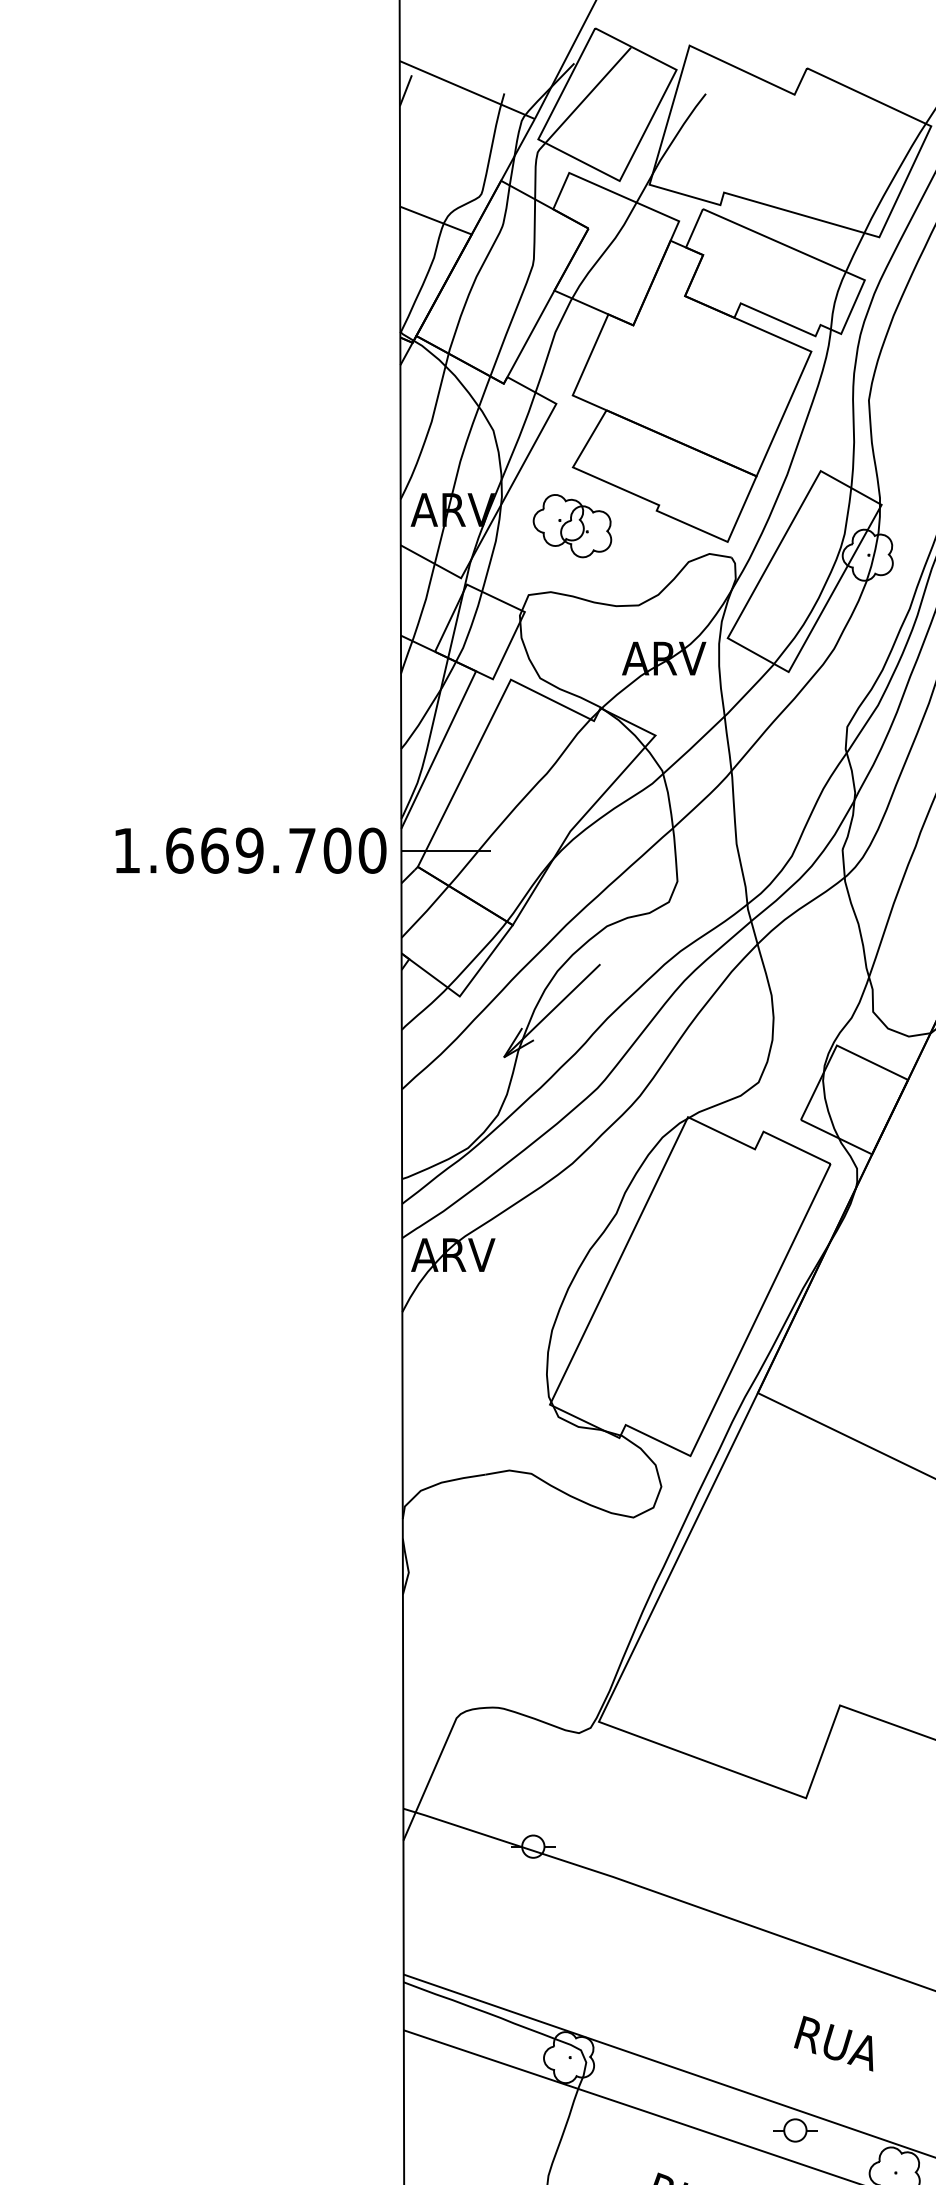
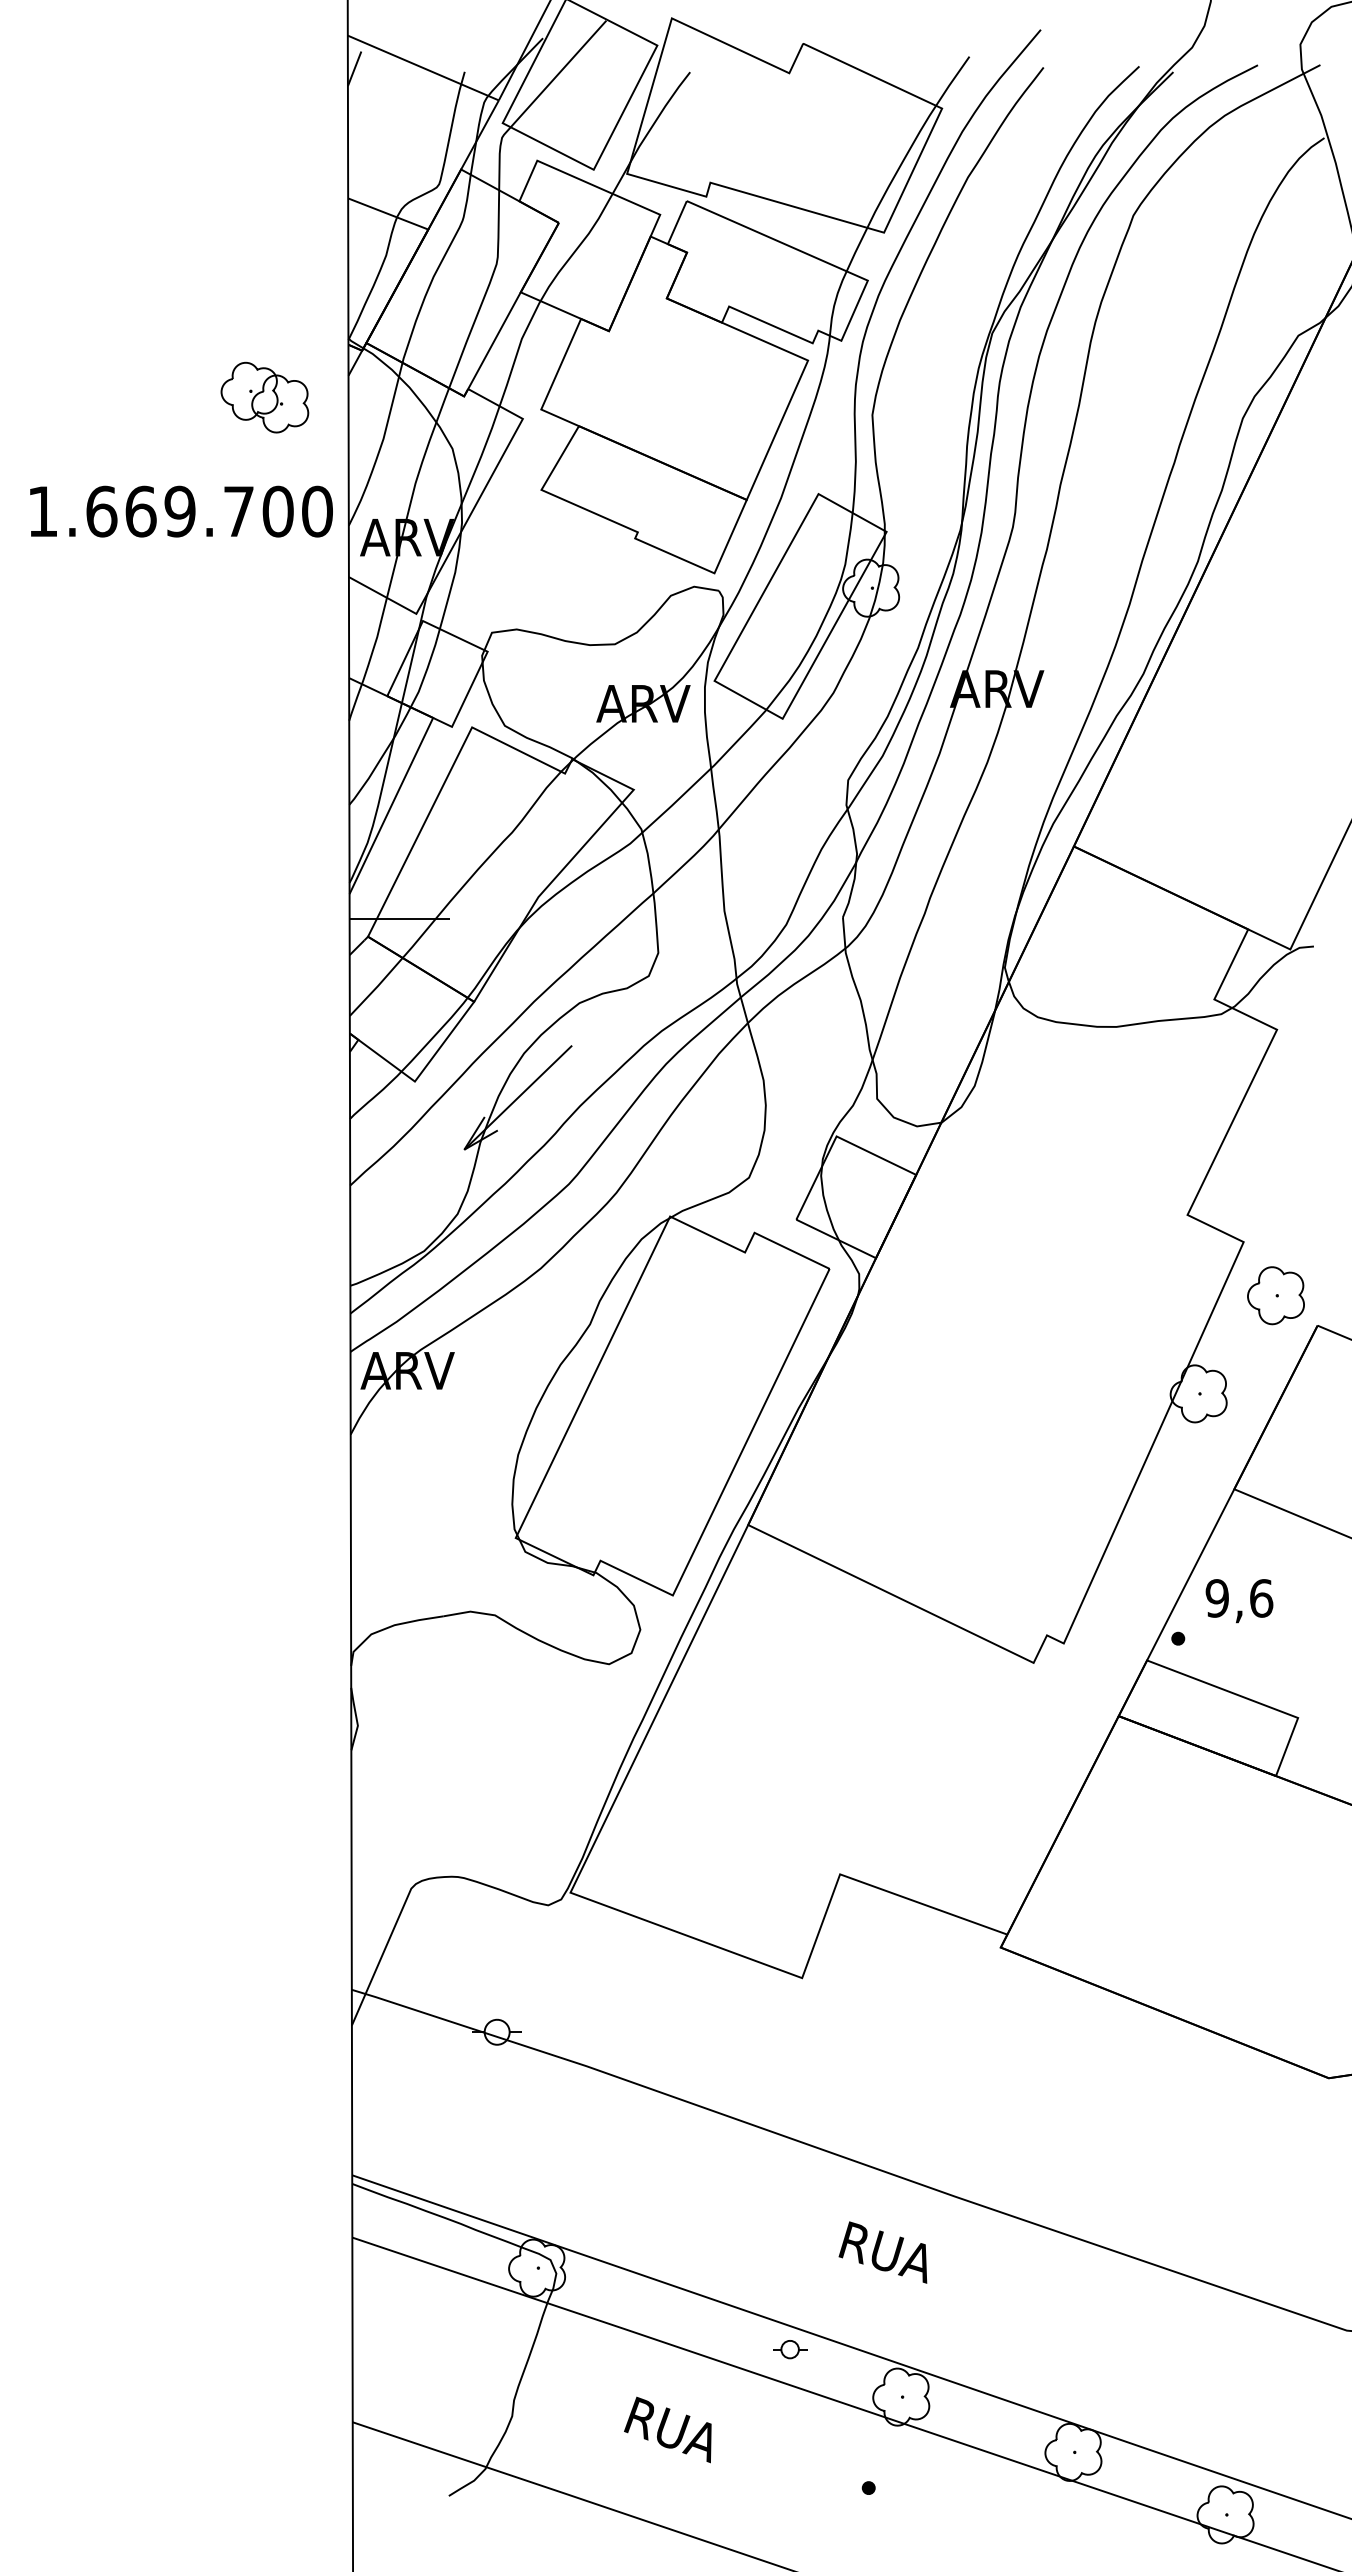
part: (572, 525) -> (264, 397), moved
text: (251, 850) -> (181, 511), moved
text: (833, 2043) -> (882, 2252), moved
part: (794, 2130) -> (789, 2349), size x0.7

